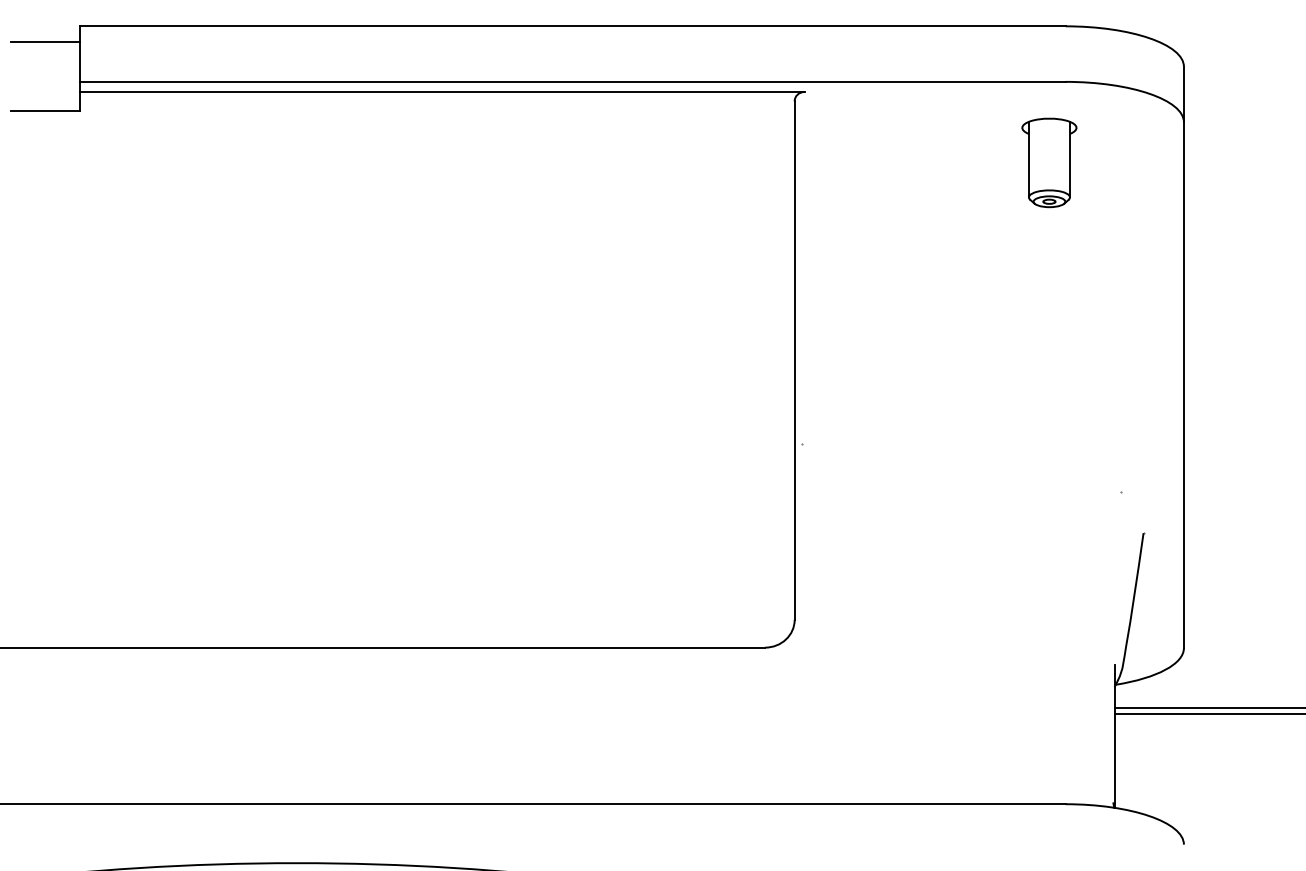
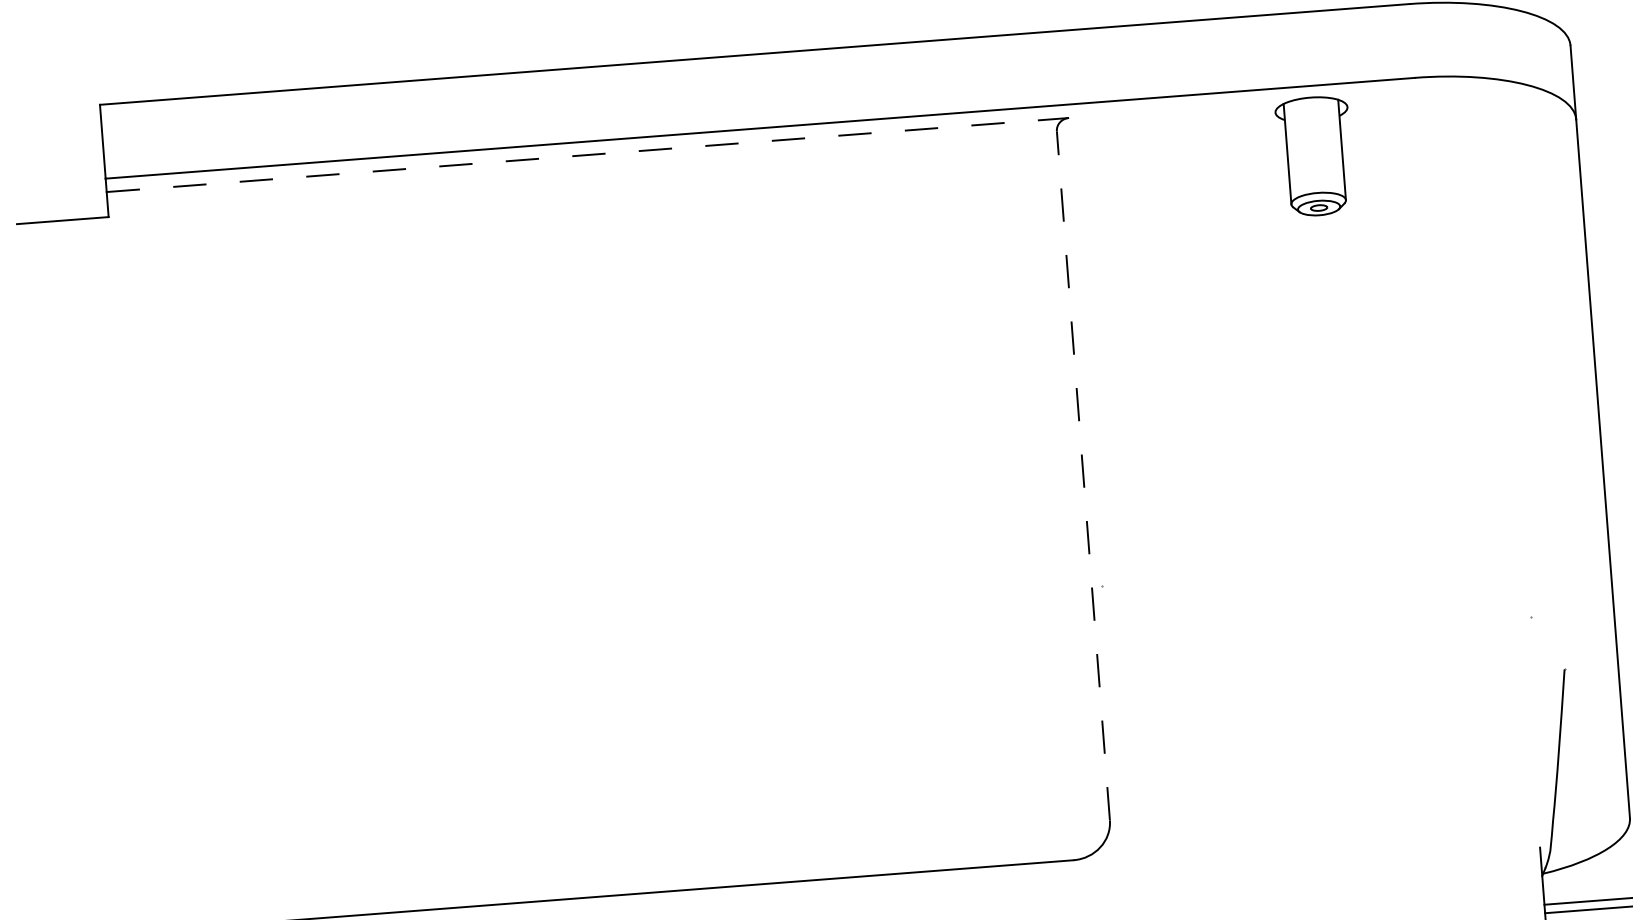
line: (45, 42) -> (55, 129), removed
line: (442, 91) -> (587, 154), solid -> dashed
part: (1049, 162) -> (1315, 155), moved
line: (794, 360) -> (1083, 475), solid -> dashed

